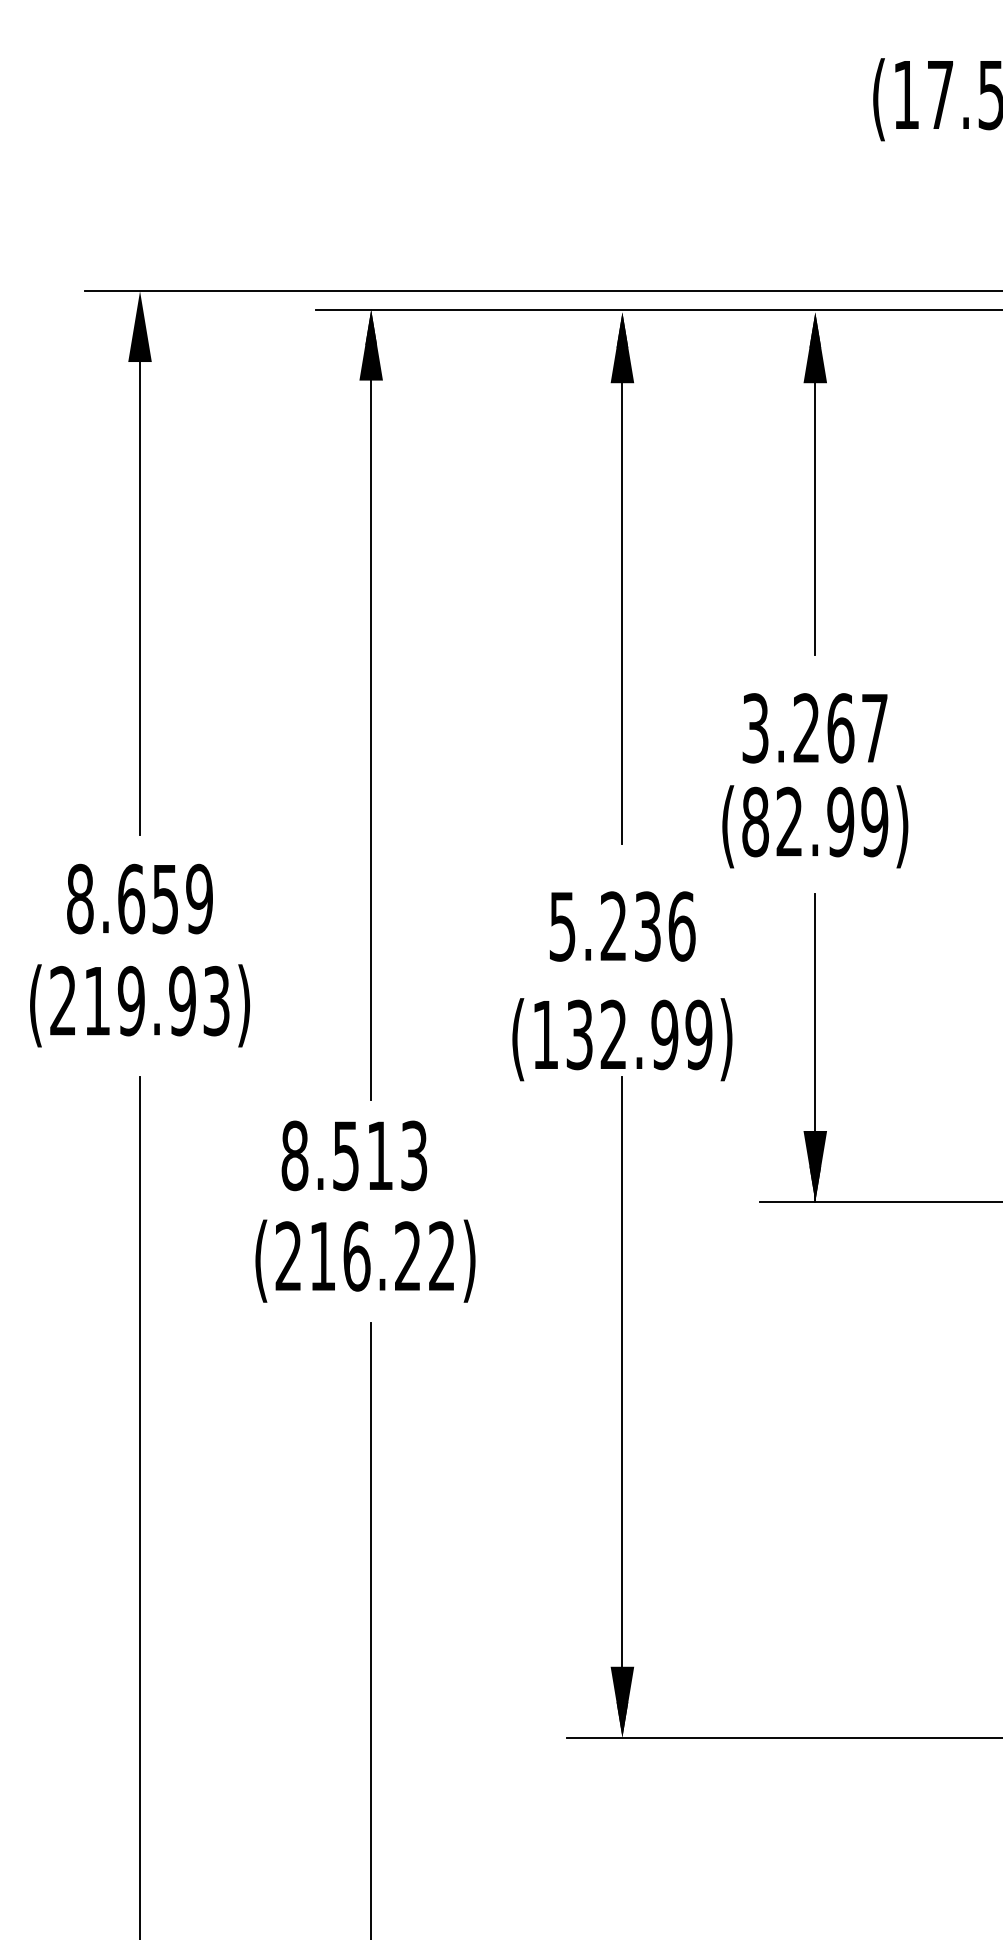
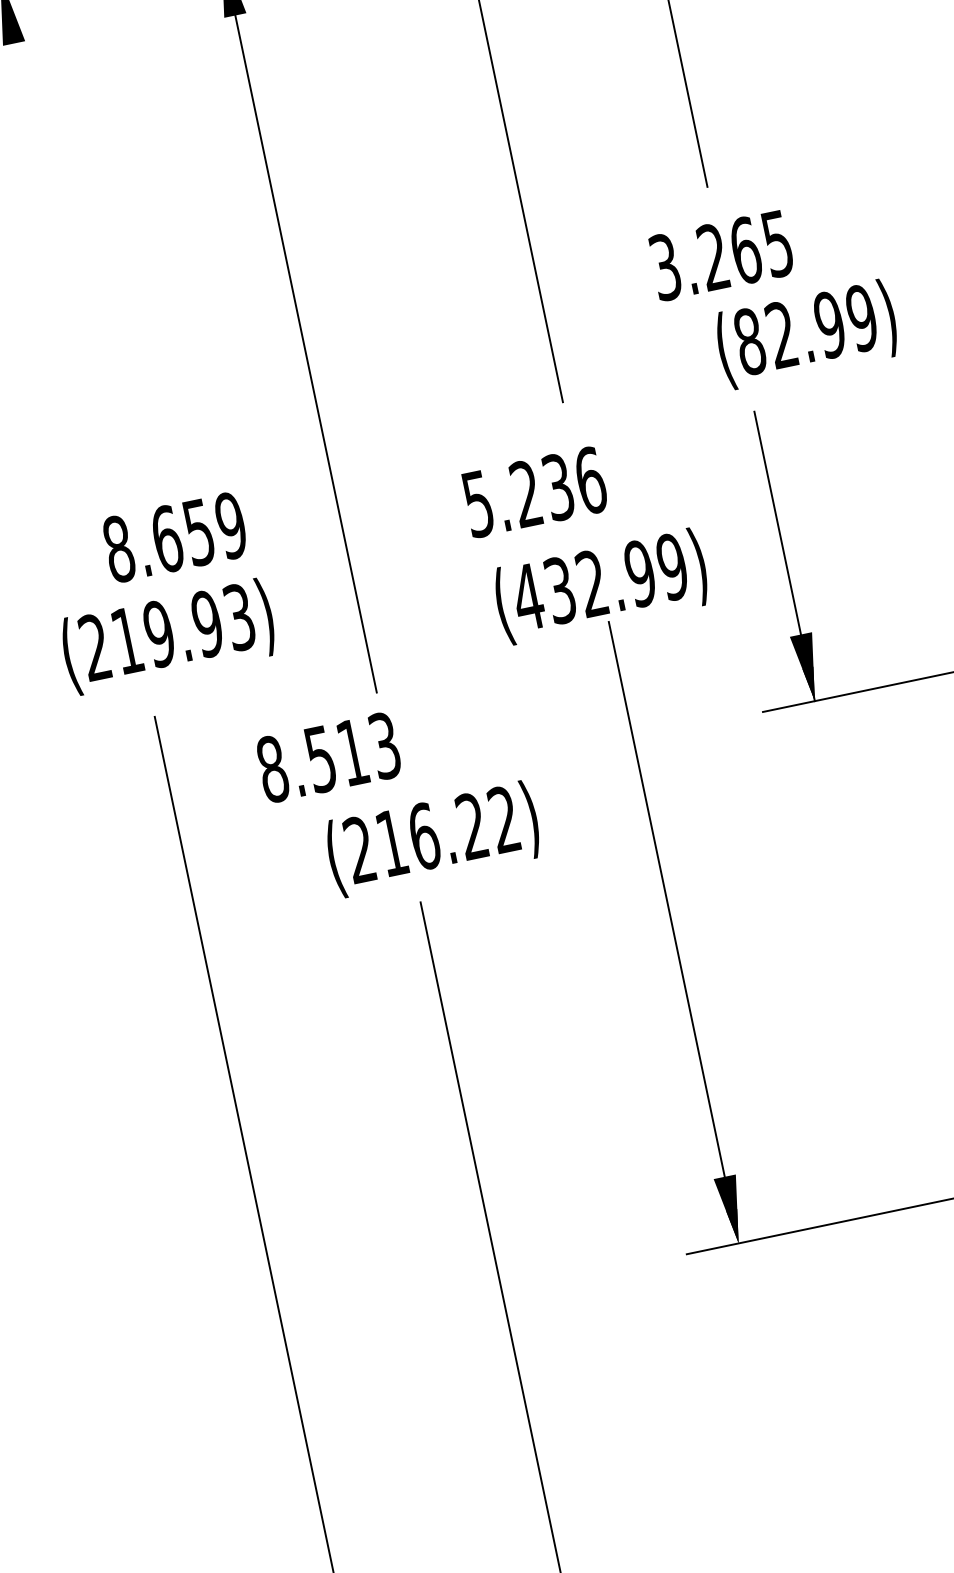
line: (140, 580) -> (57, 249), removed
text: (874, 728) -> (777, 244), 3.267 -> 3.265
text: (815, 826) -> (807, 334), moved
text: (139, 898) -> (174, 536), moved
text: (622, 926) -> (534, 492), moved
text: (139, 1005) -> (167, 636), moved
text: (545, 1034) -> (528, 596), (132.99) -> (432.99)
text: (354, 1155) -> (328, 757), moved
text: (365, 1260) -> (433, 838), moved

